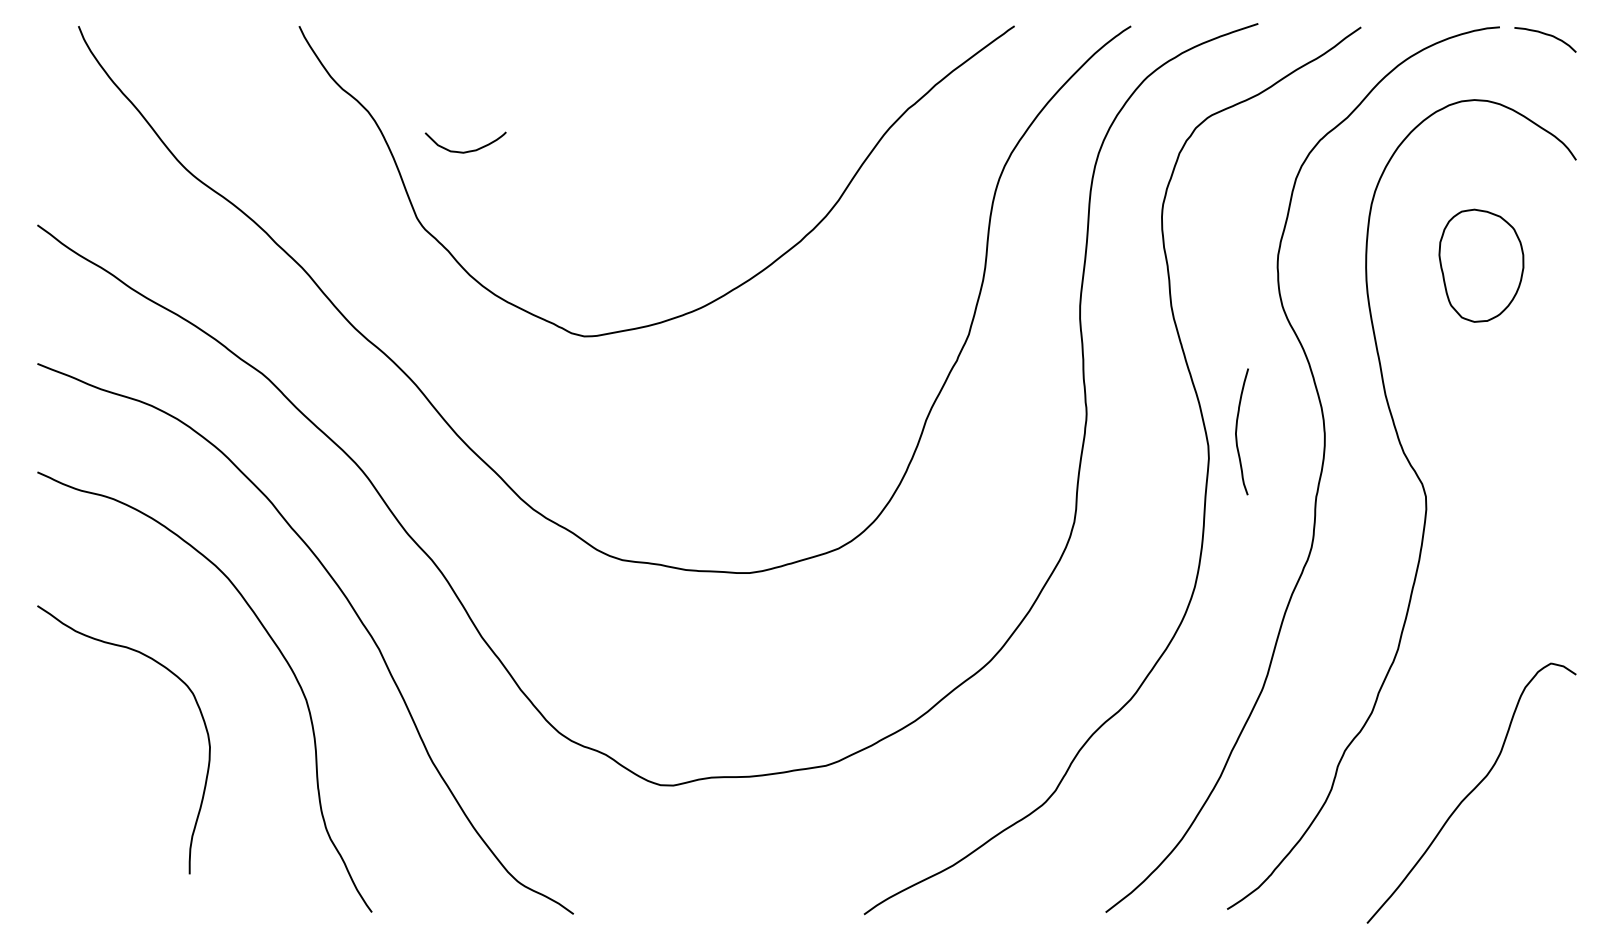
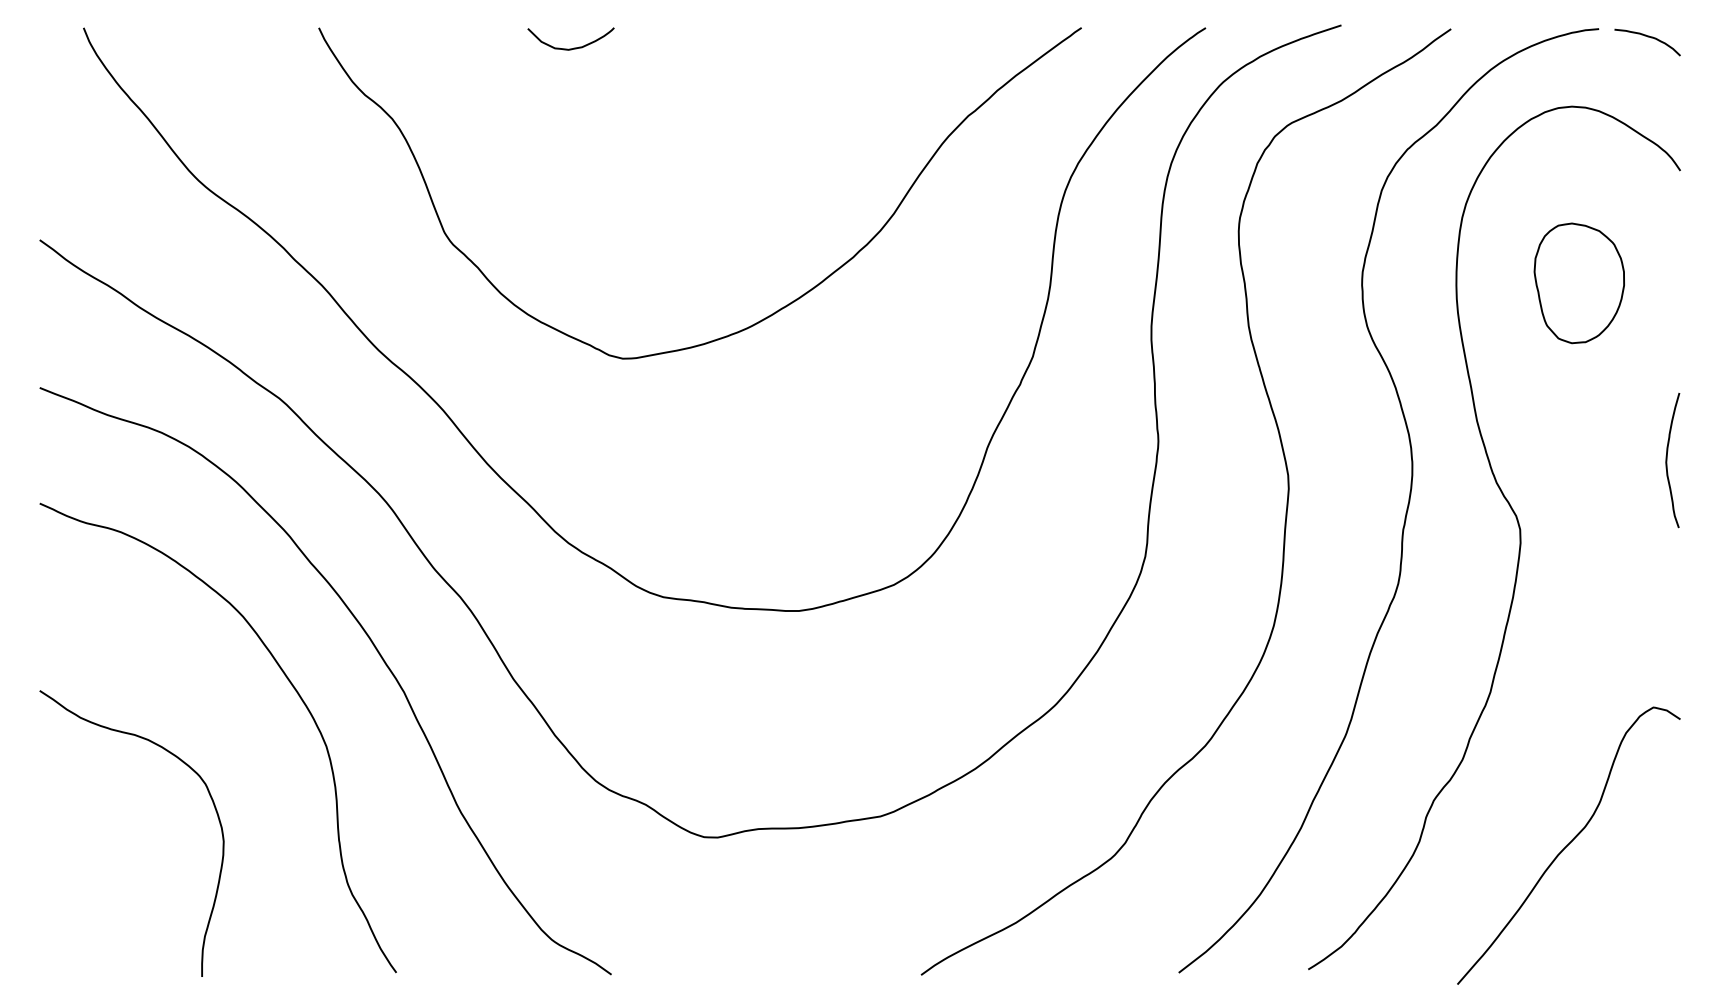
curve: (468, 150) -> (573, 47), moved
curve: (1237, 430) -> (1667, 458), moved
curve: (195, 702) -> (208, 793), moved

